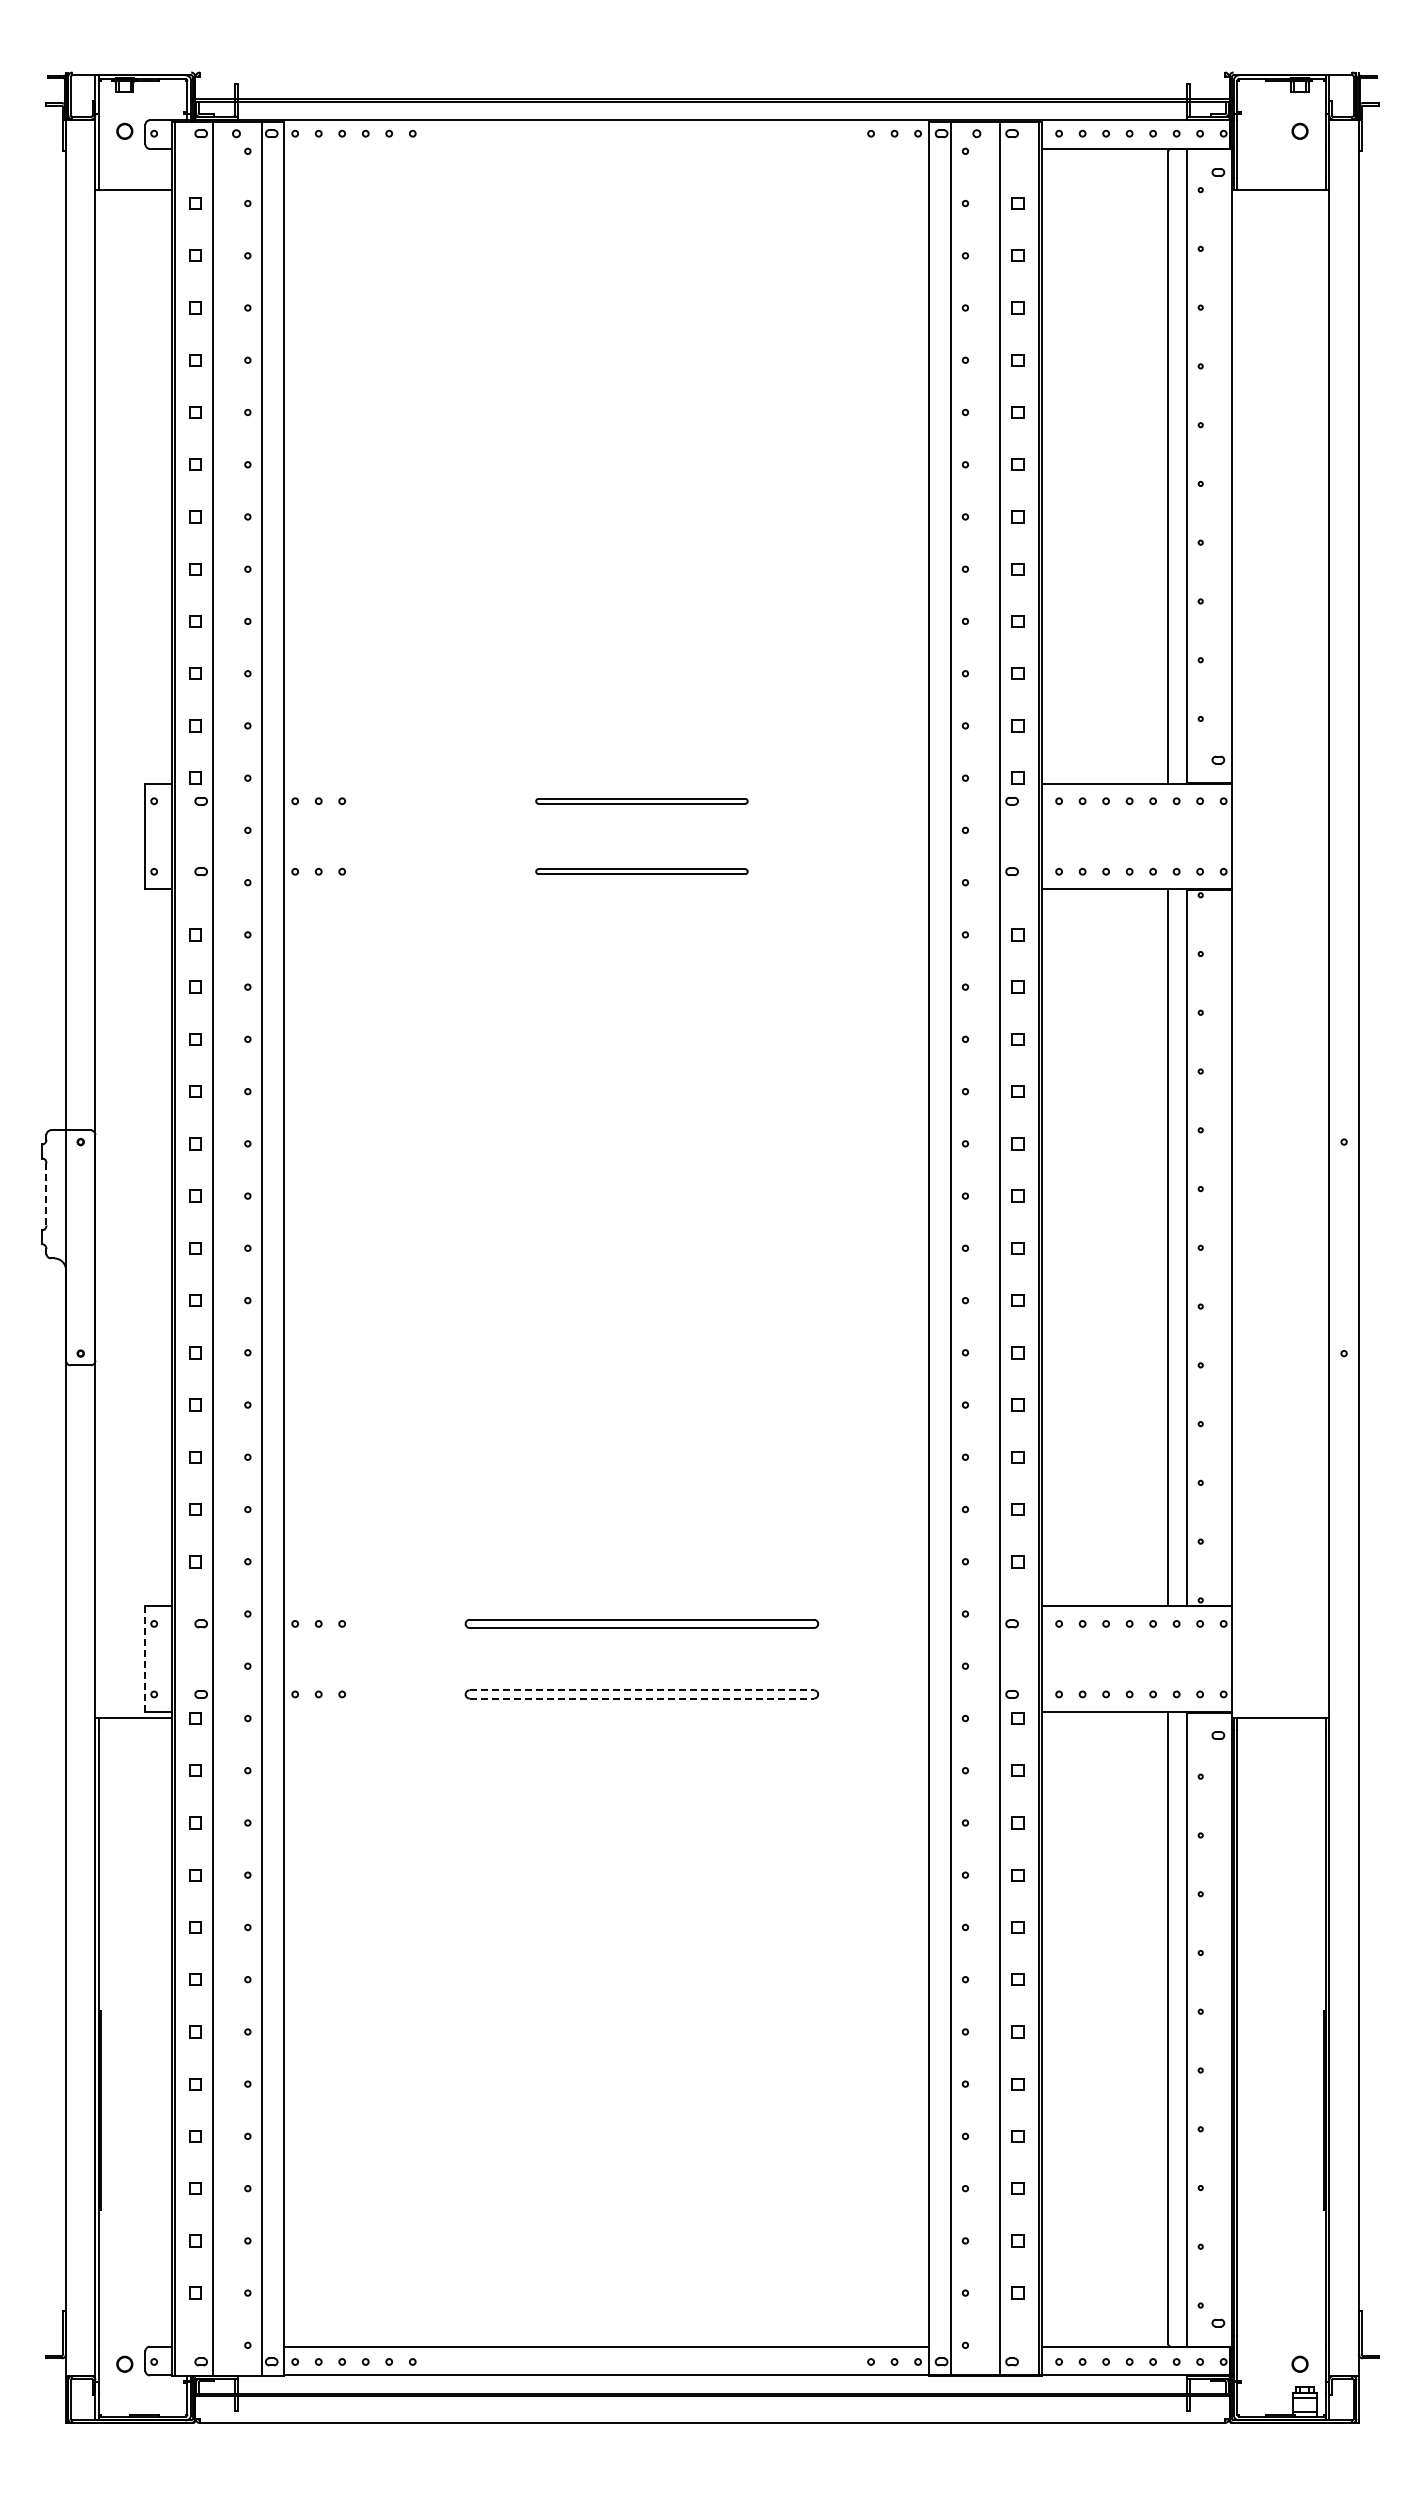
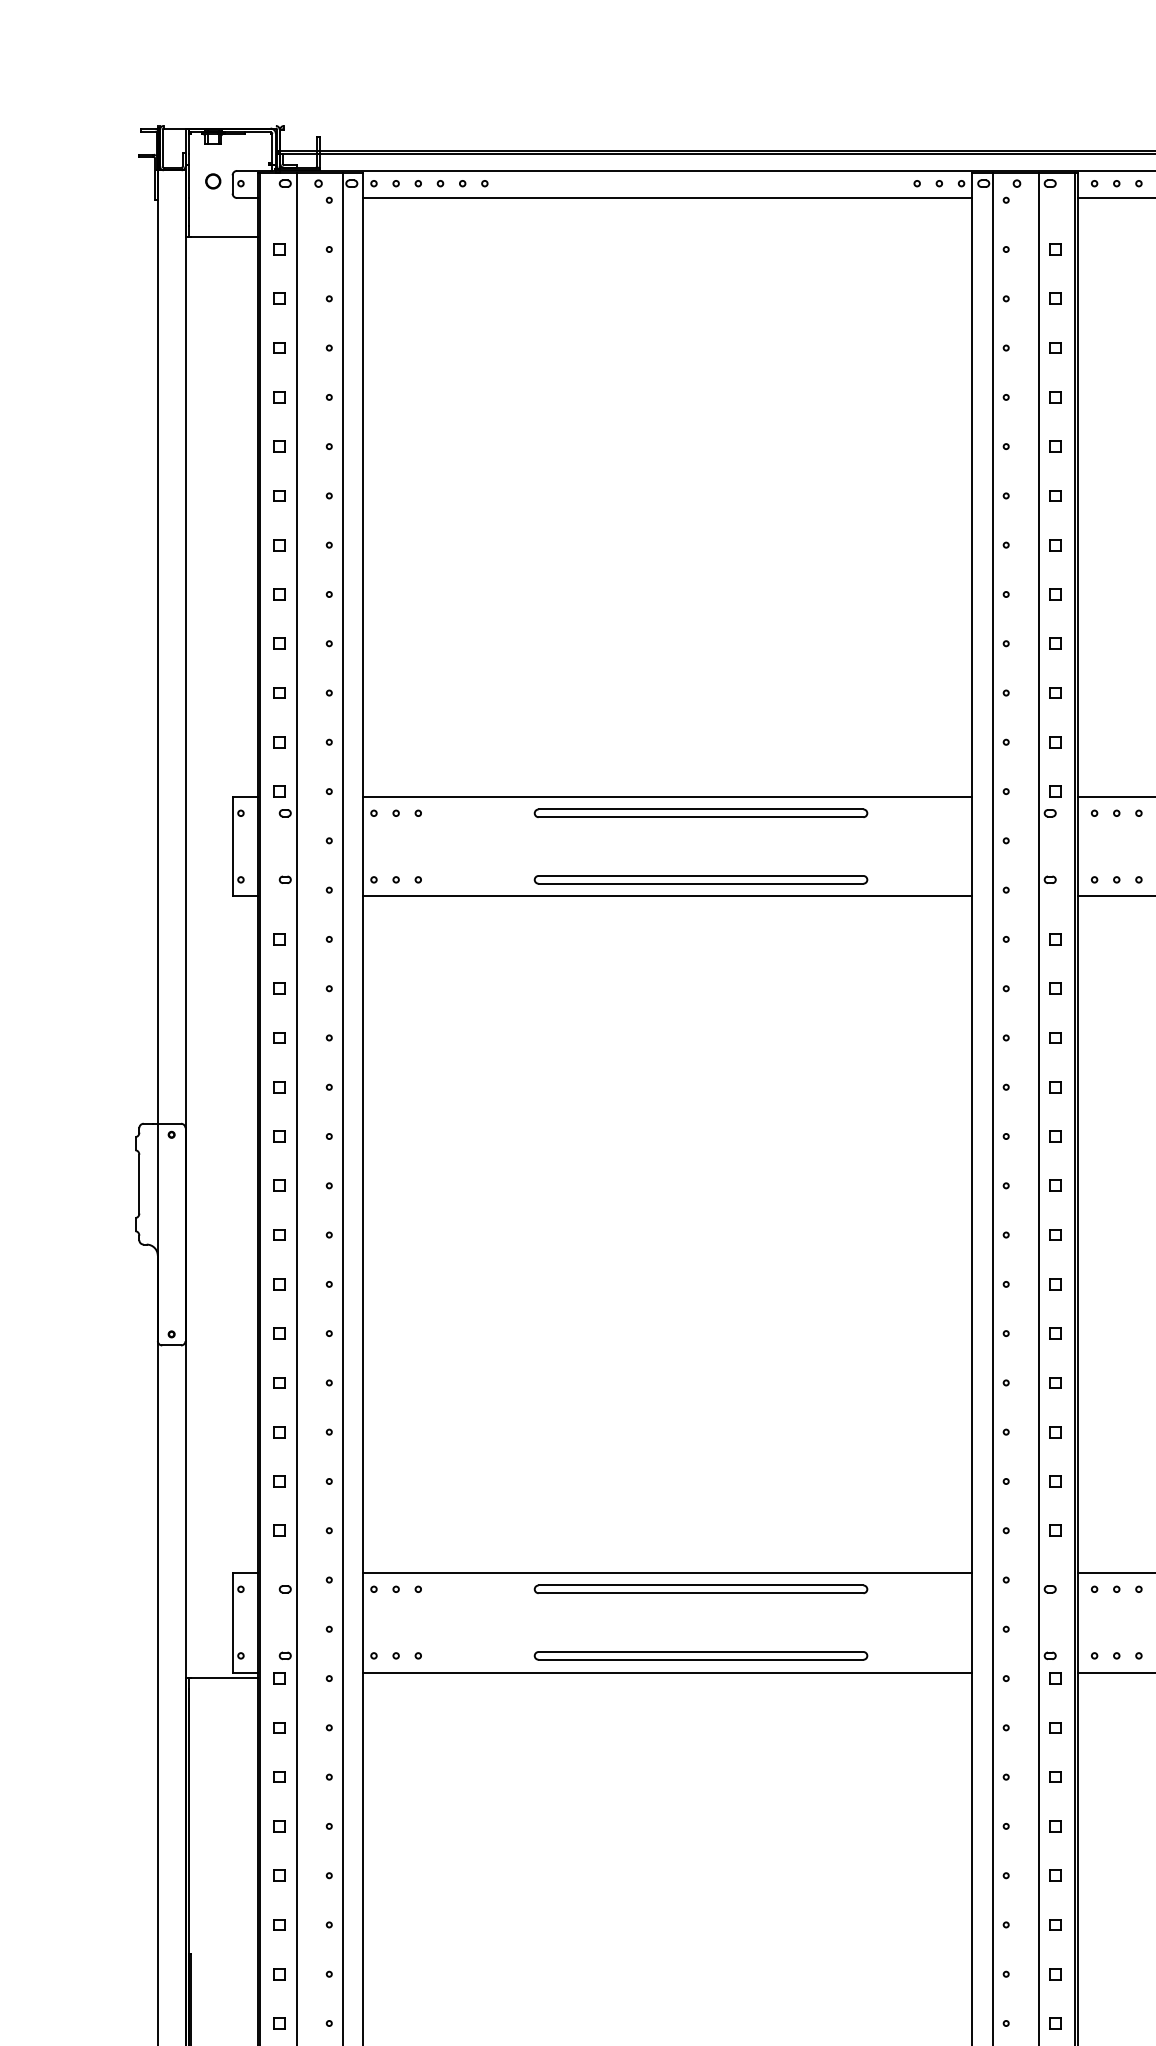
line: (606, 149) -> (667, 198), added
line: (606, 783) -> (667, 796), added
part: (641, 801) -> (700, 813), size x1.67
part: (641, 871) -> (700, 879), size x1.67
line: (606, 889) -> (667, 896), added
line: (46, 1194) -> (139, 1184), dashed -> solid
line: (606, 1606) -> (667, 1572), added
line: (145, 1659) -> (232, 1622), dashed -> solid
line: (642, 1690) -> (701, 1652), dashed -> solid
line: (642, 1698) -> (701, 1659), dashed -> solid
line: (606, 1712) -> (667, 1672), added

